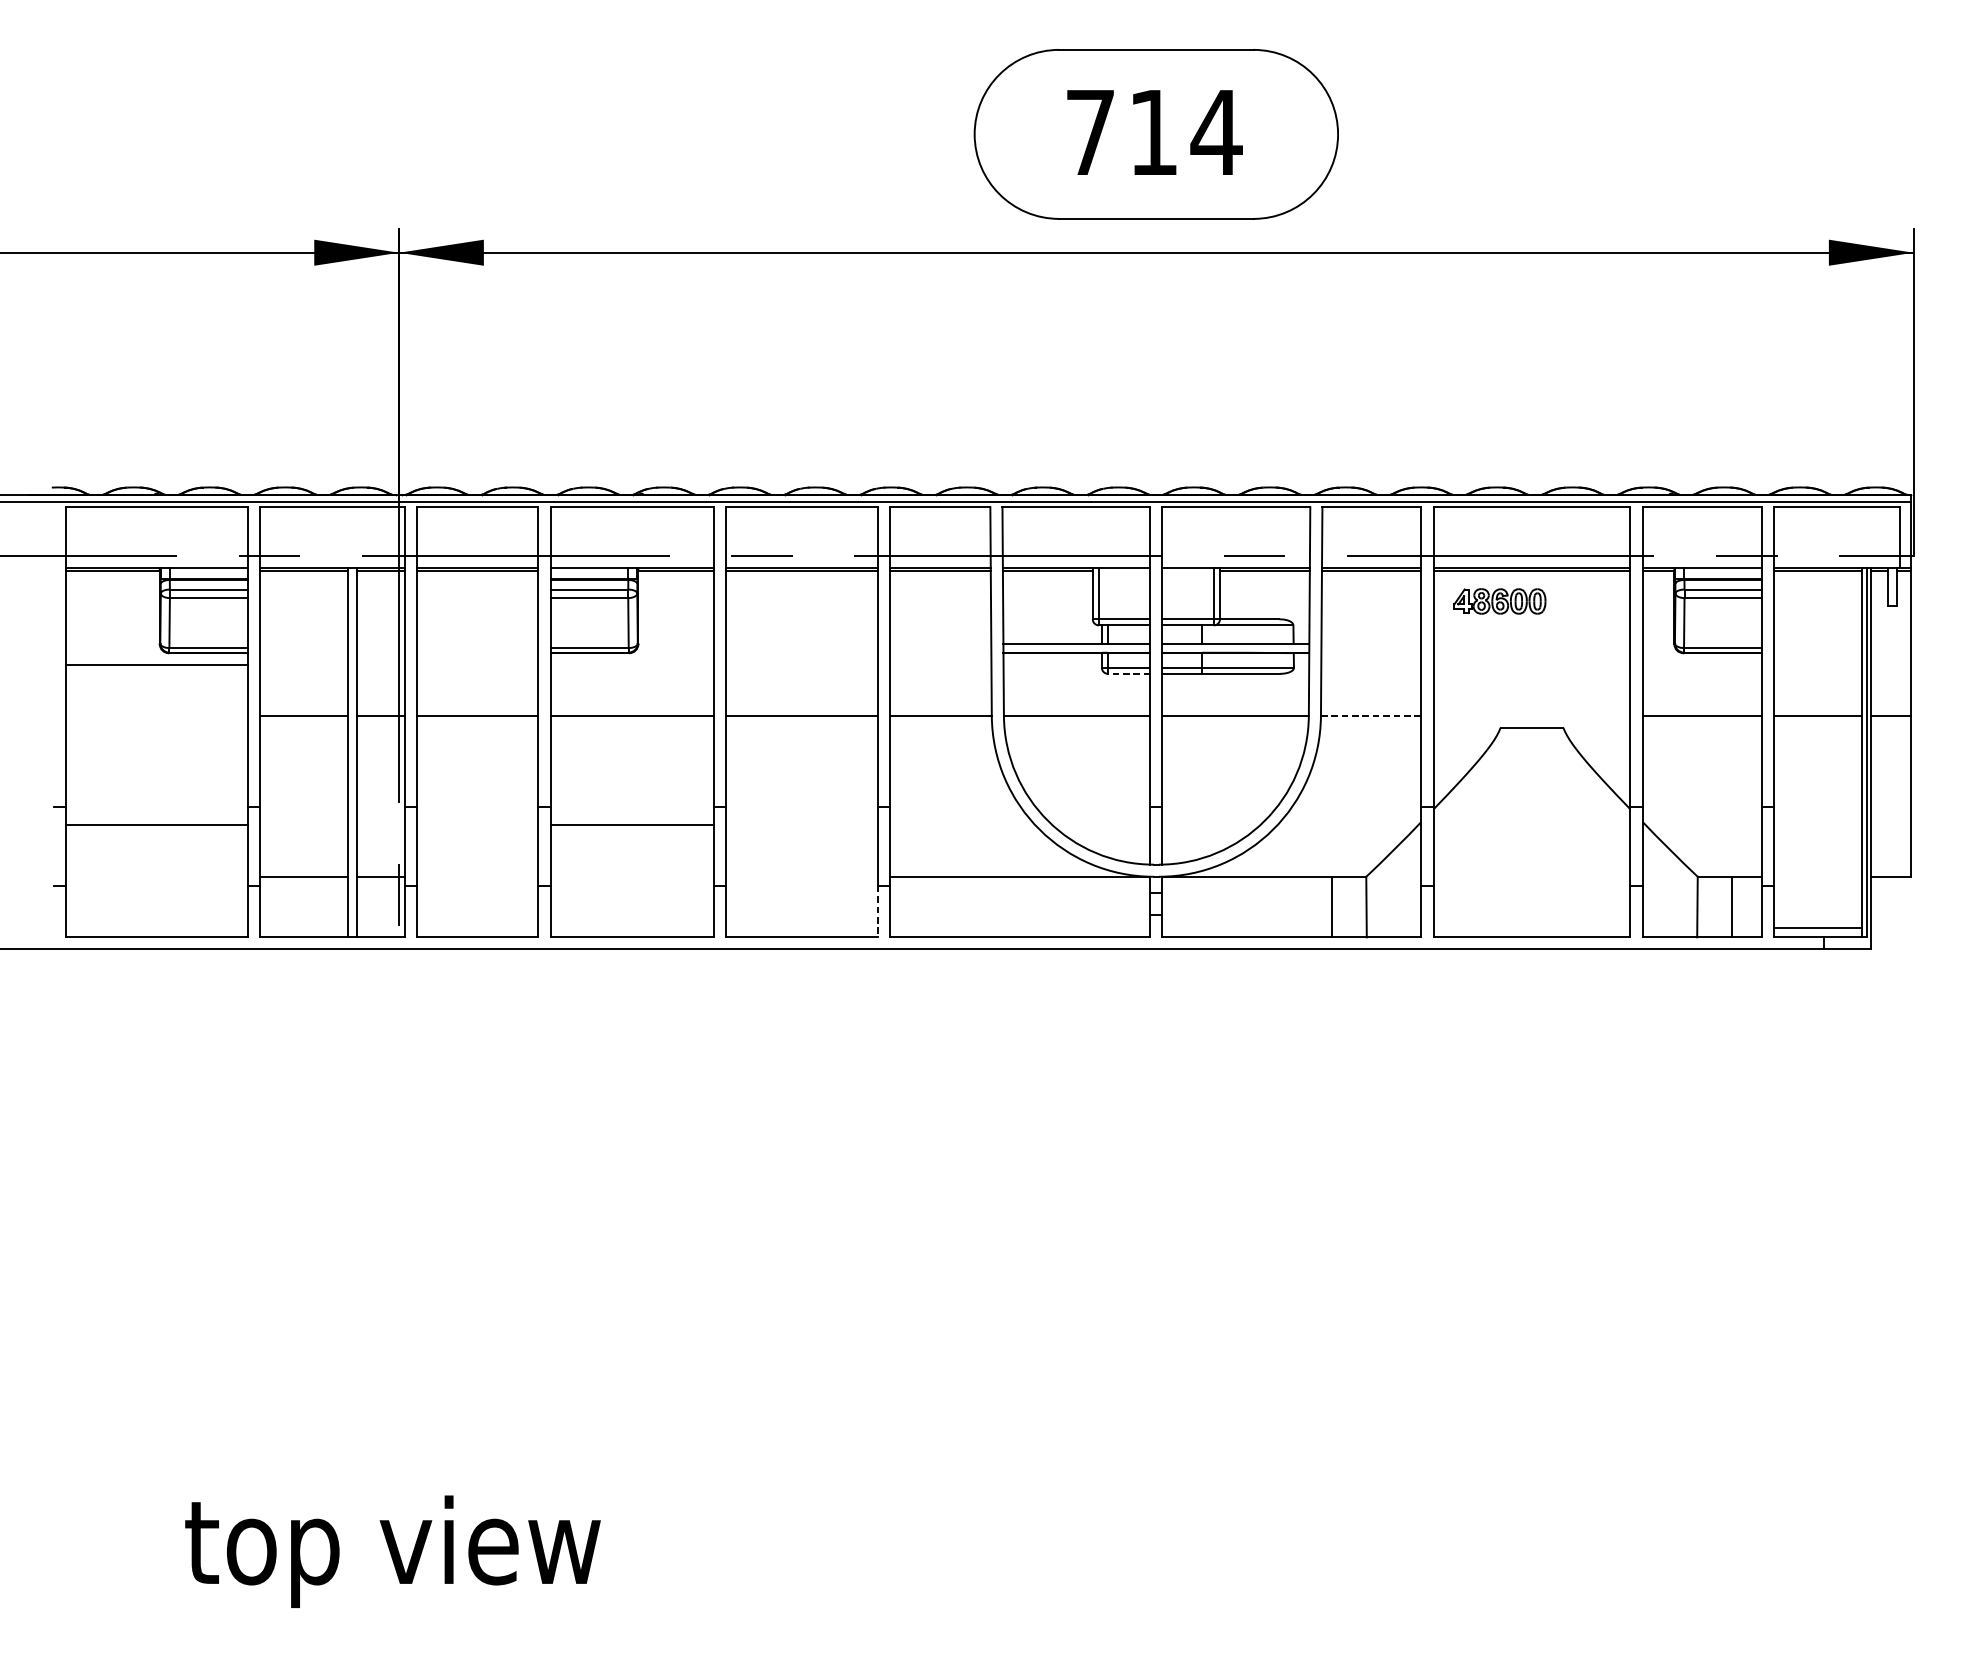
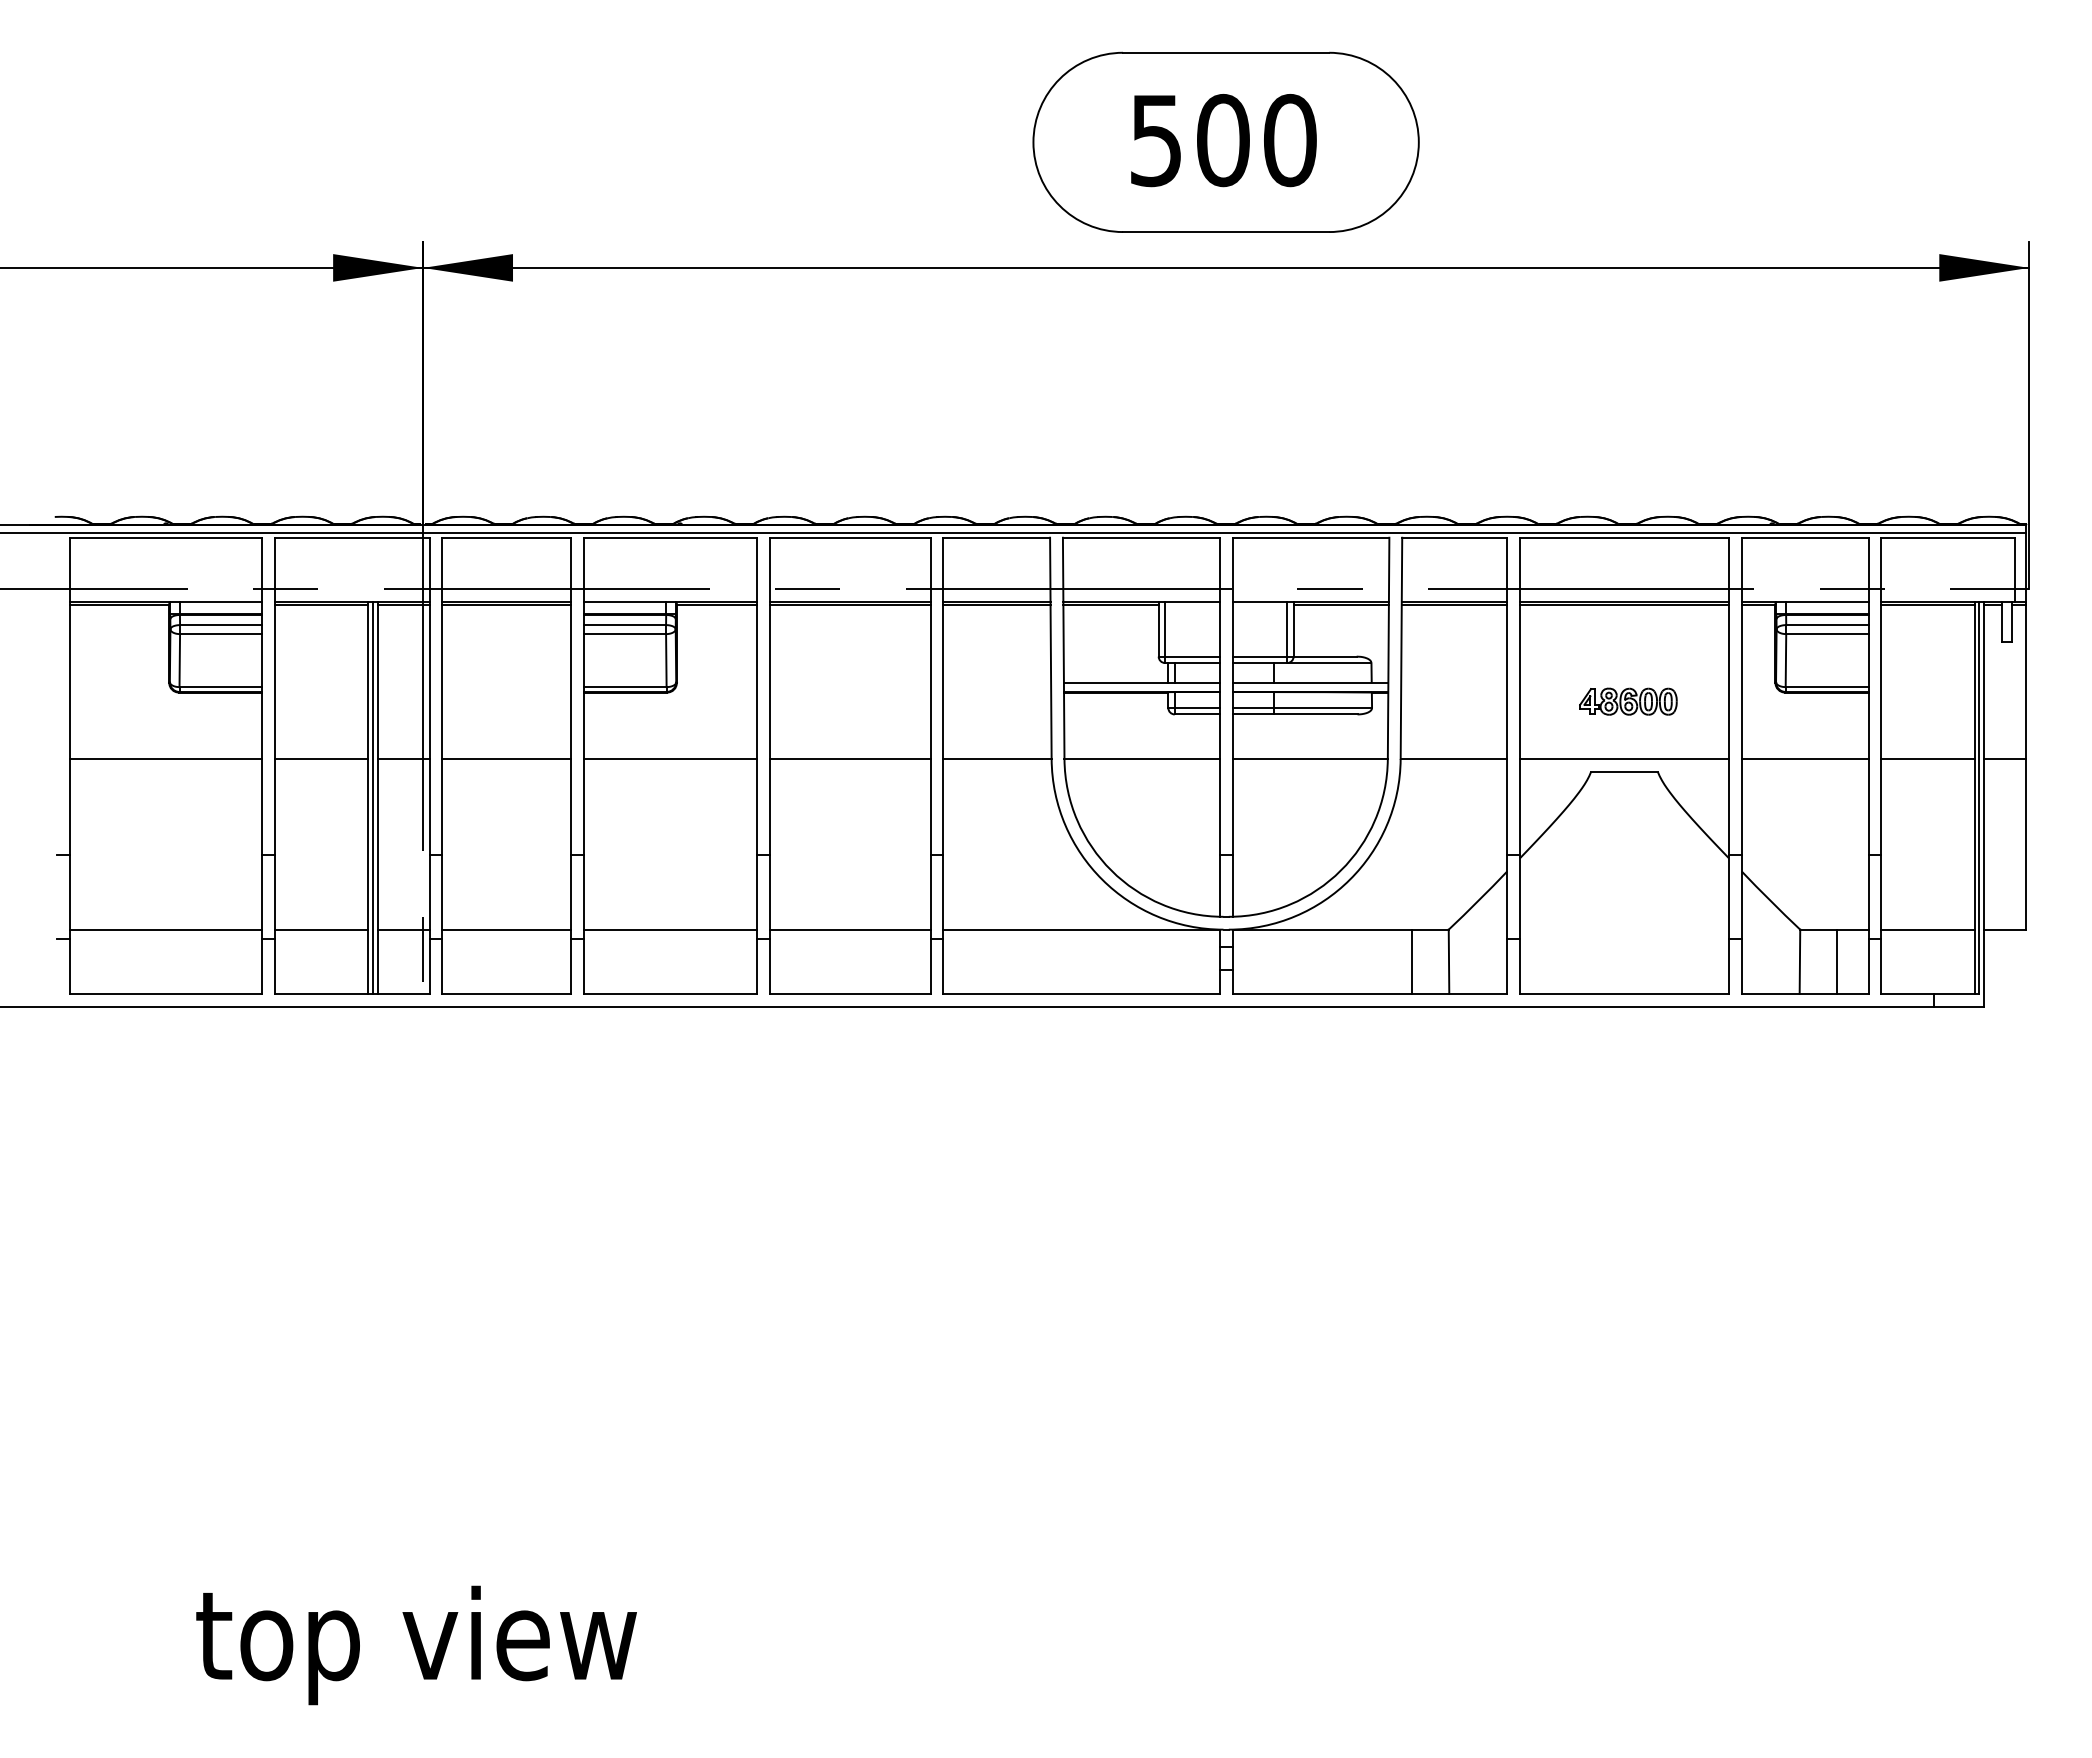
text: (1154, 132) -> (1224, 140), 714 -> 500
part: (1499, 601) -> (1628, 701), moved
line: (156, 665) -> (165, 759), moved
line: (1128, 673) -> (1196, 714), dashed -> solid
line: (1371, 716) -> (1454, 759), dashed -> solid
line: (1532, 716) -> (1624, 759), added
line: (352, 752) -> (373, 797), added
line: (156, 824) -> (165, 929), moved
line: (632, 824) -> (670, 929), moved
line: (477, 876) -> (506, 929), added
line: (802, 876) -> (850, 929), added
line: (877, 912) -> (930, 967), dashed -> solid
line: (1817, 927) -> (1927, 929), moved

